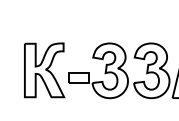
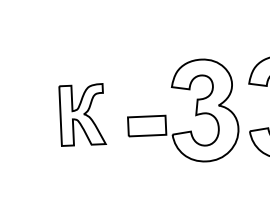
part: (44, 70) -> (82, 115), size x0.6

